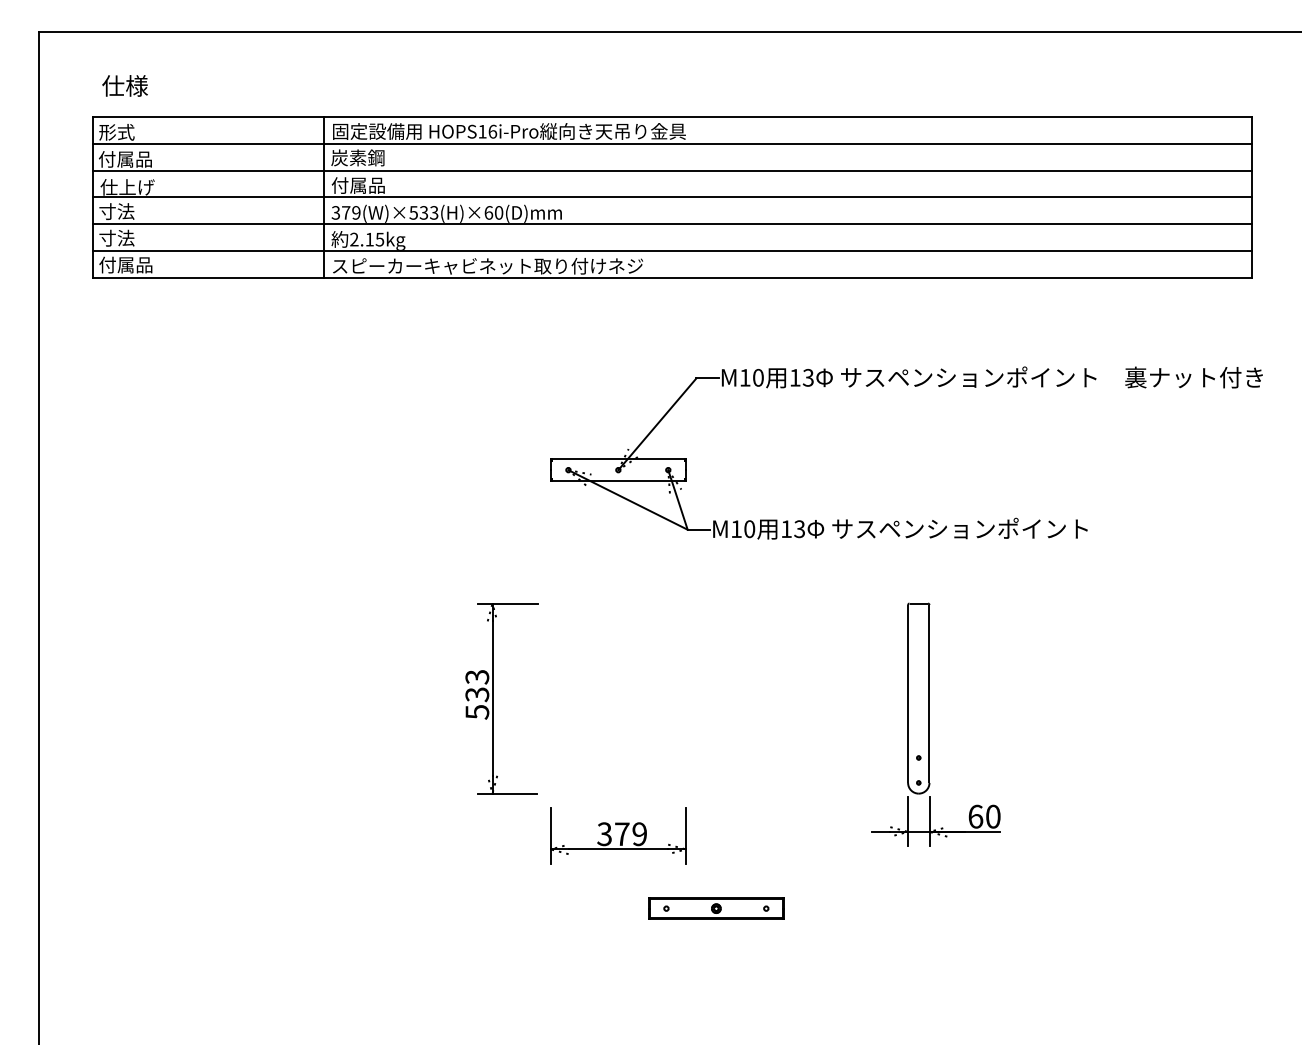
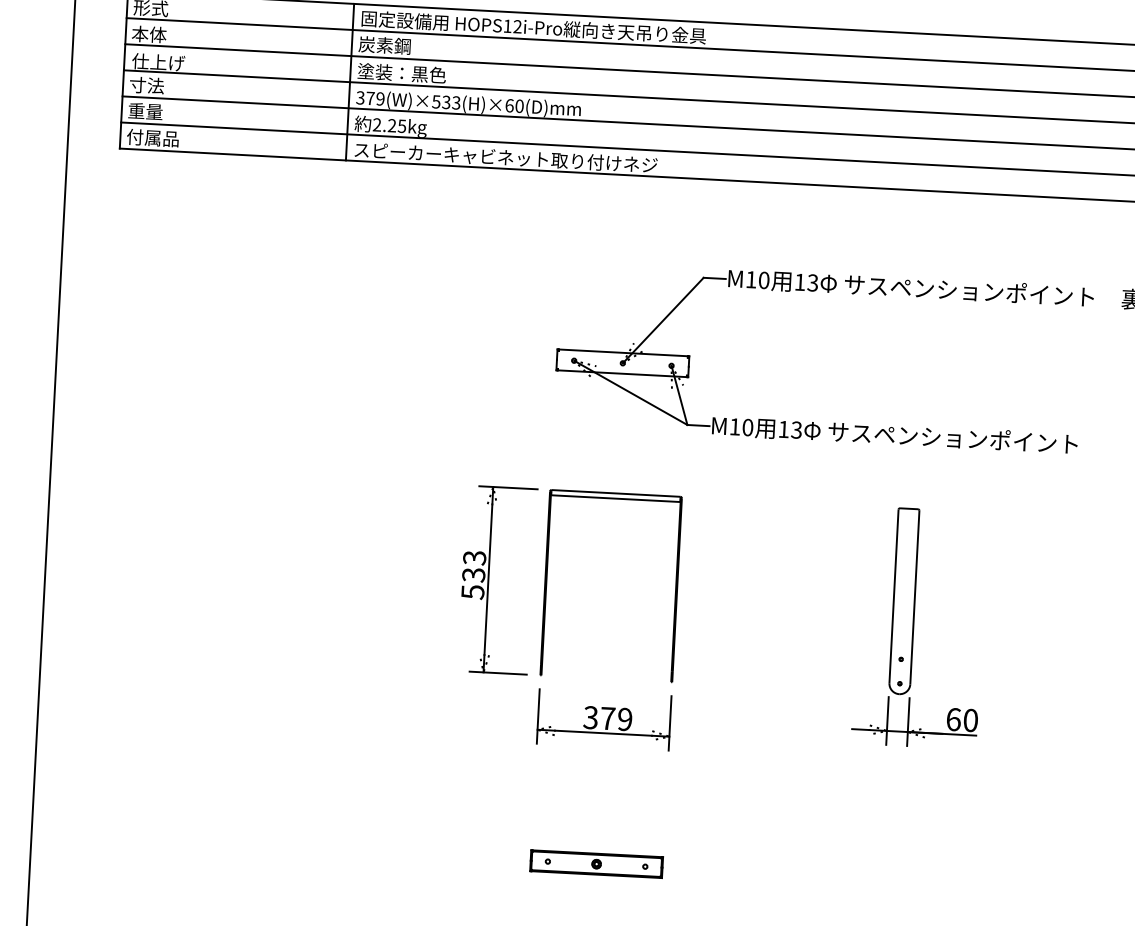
text: (492, 131) -> (517, 26), HOPS16i-Pro -> HOPS12i-Pro
text: (124, 158) -> (157, 34), 付属品 -> 本体
text: (376, 185) -> (401, 73), 付属品 -> 塗装：黒色
text: (116, 237) -> (145, 110), 寸法 -> 重量
text: (369, 239) -> (391, 125), 2.15kg -> 2.25kg
part: (552, 698) -> (546, 582), added
part: (716, 908) -> (596, 864), moved

